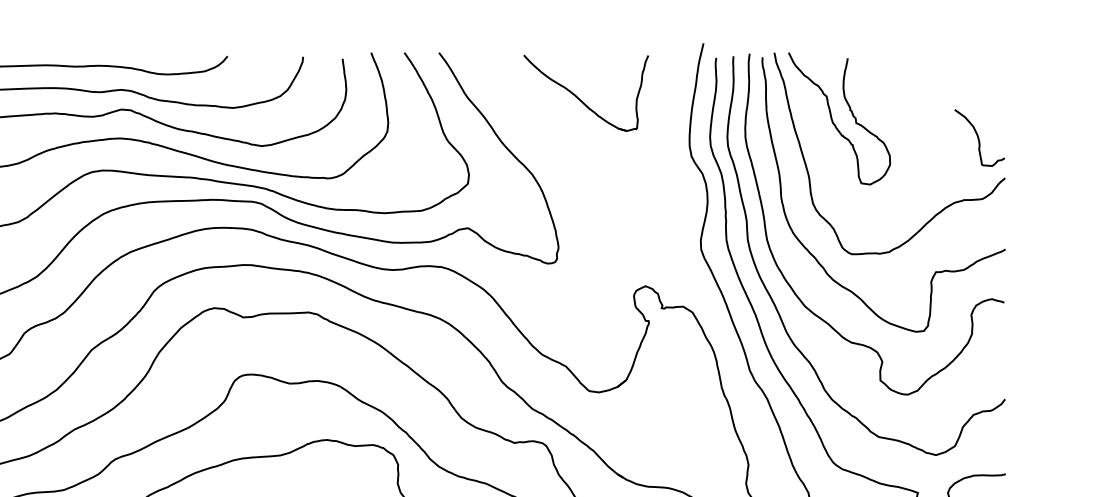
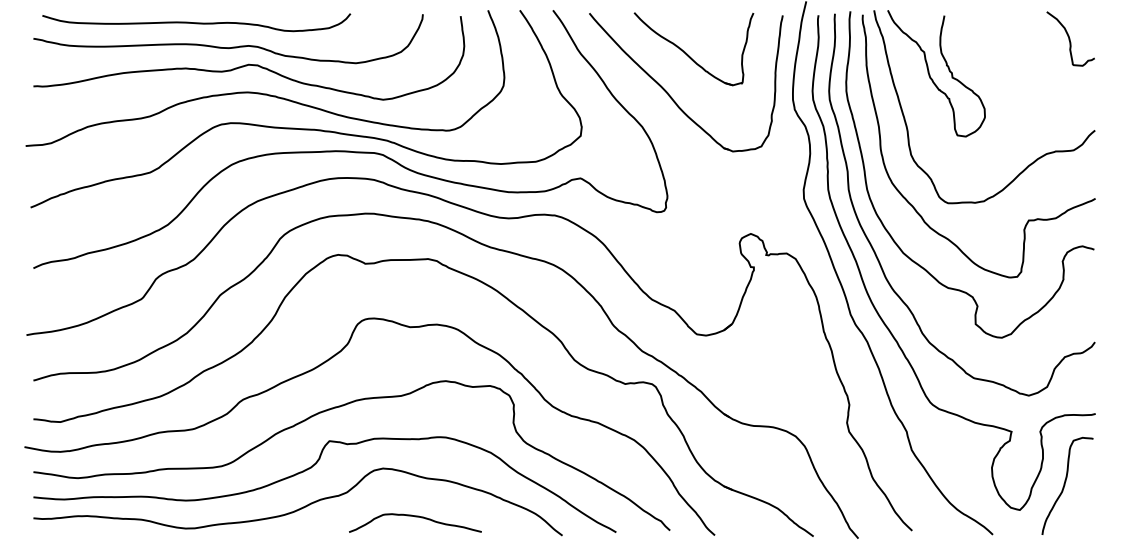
curve: (979, 137) -> (1070, 38), moved
part: (562, 142) -> (671, 96), added

